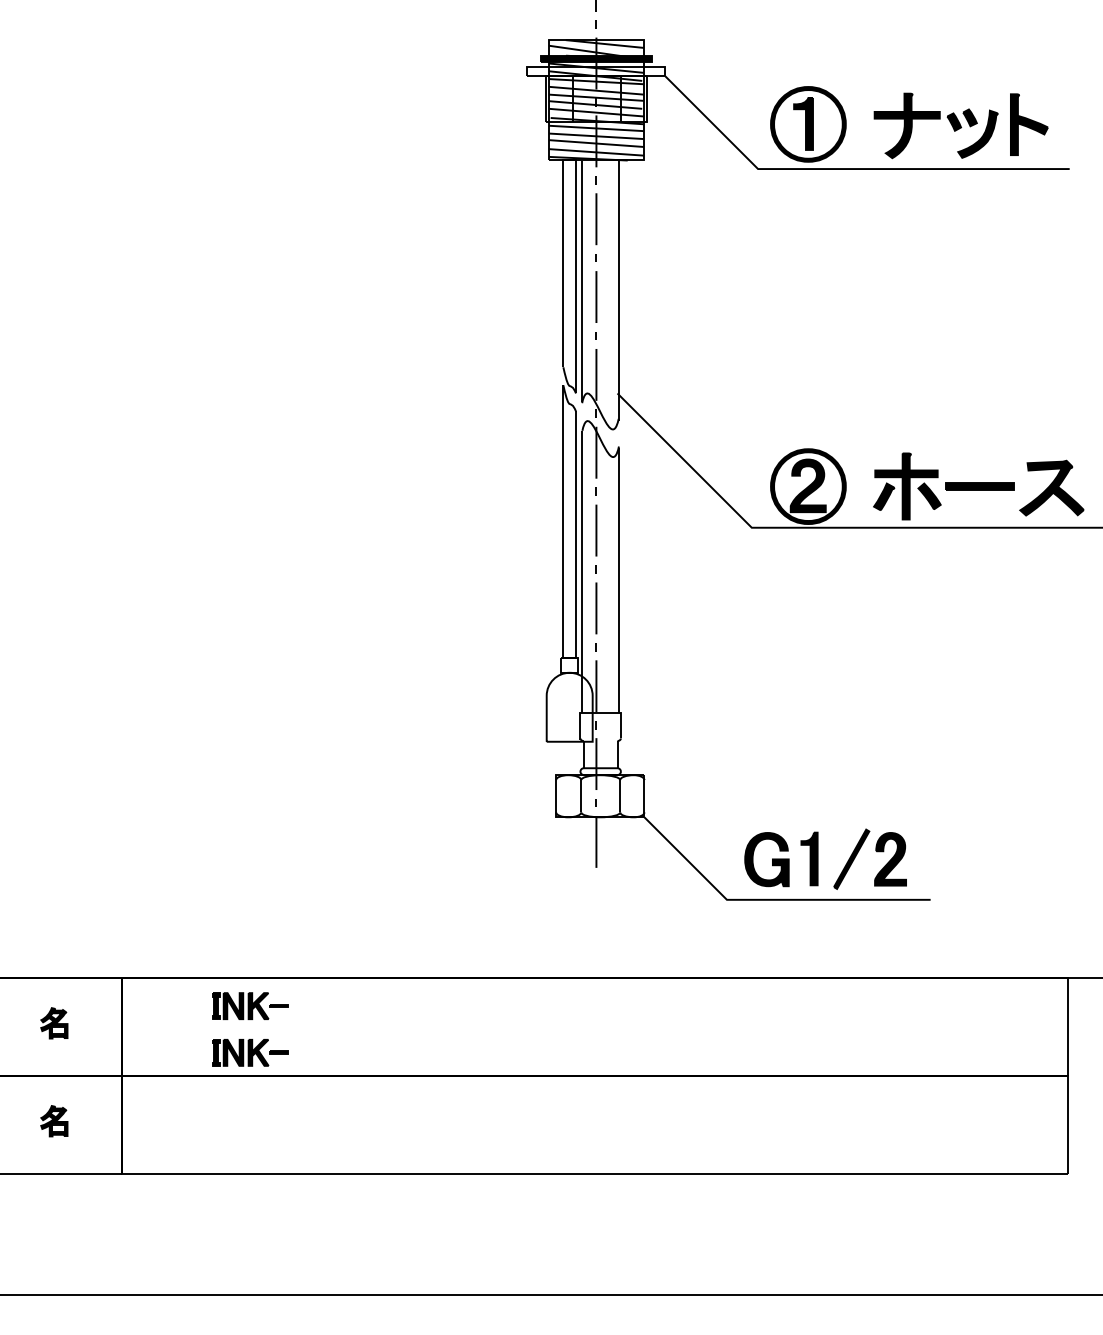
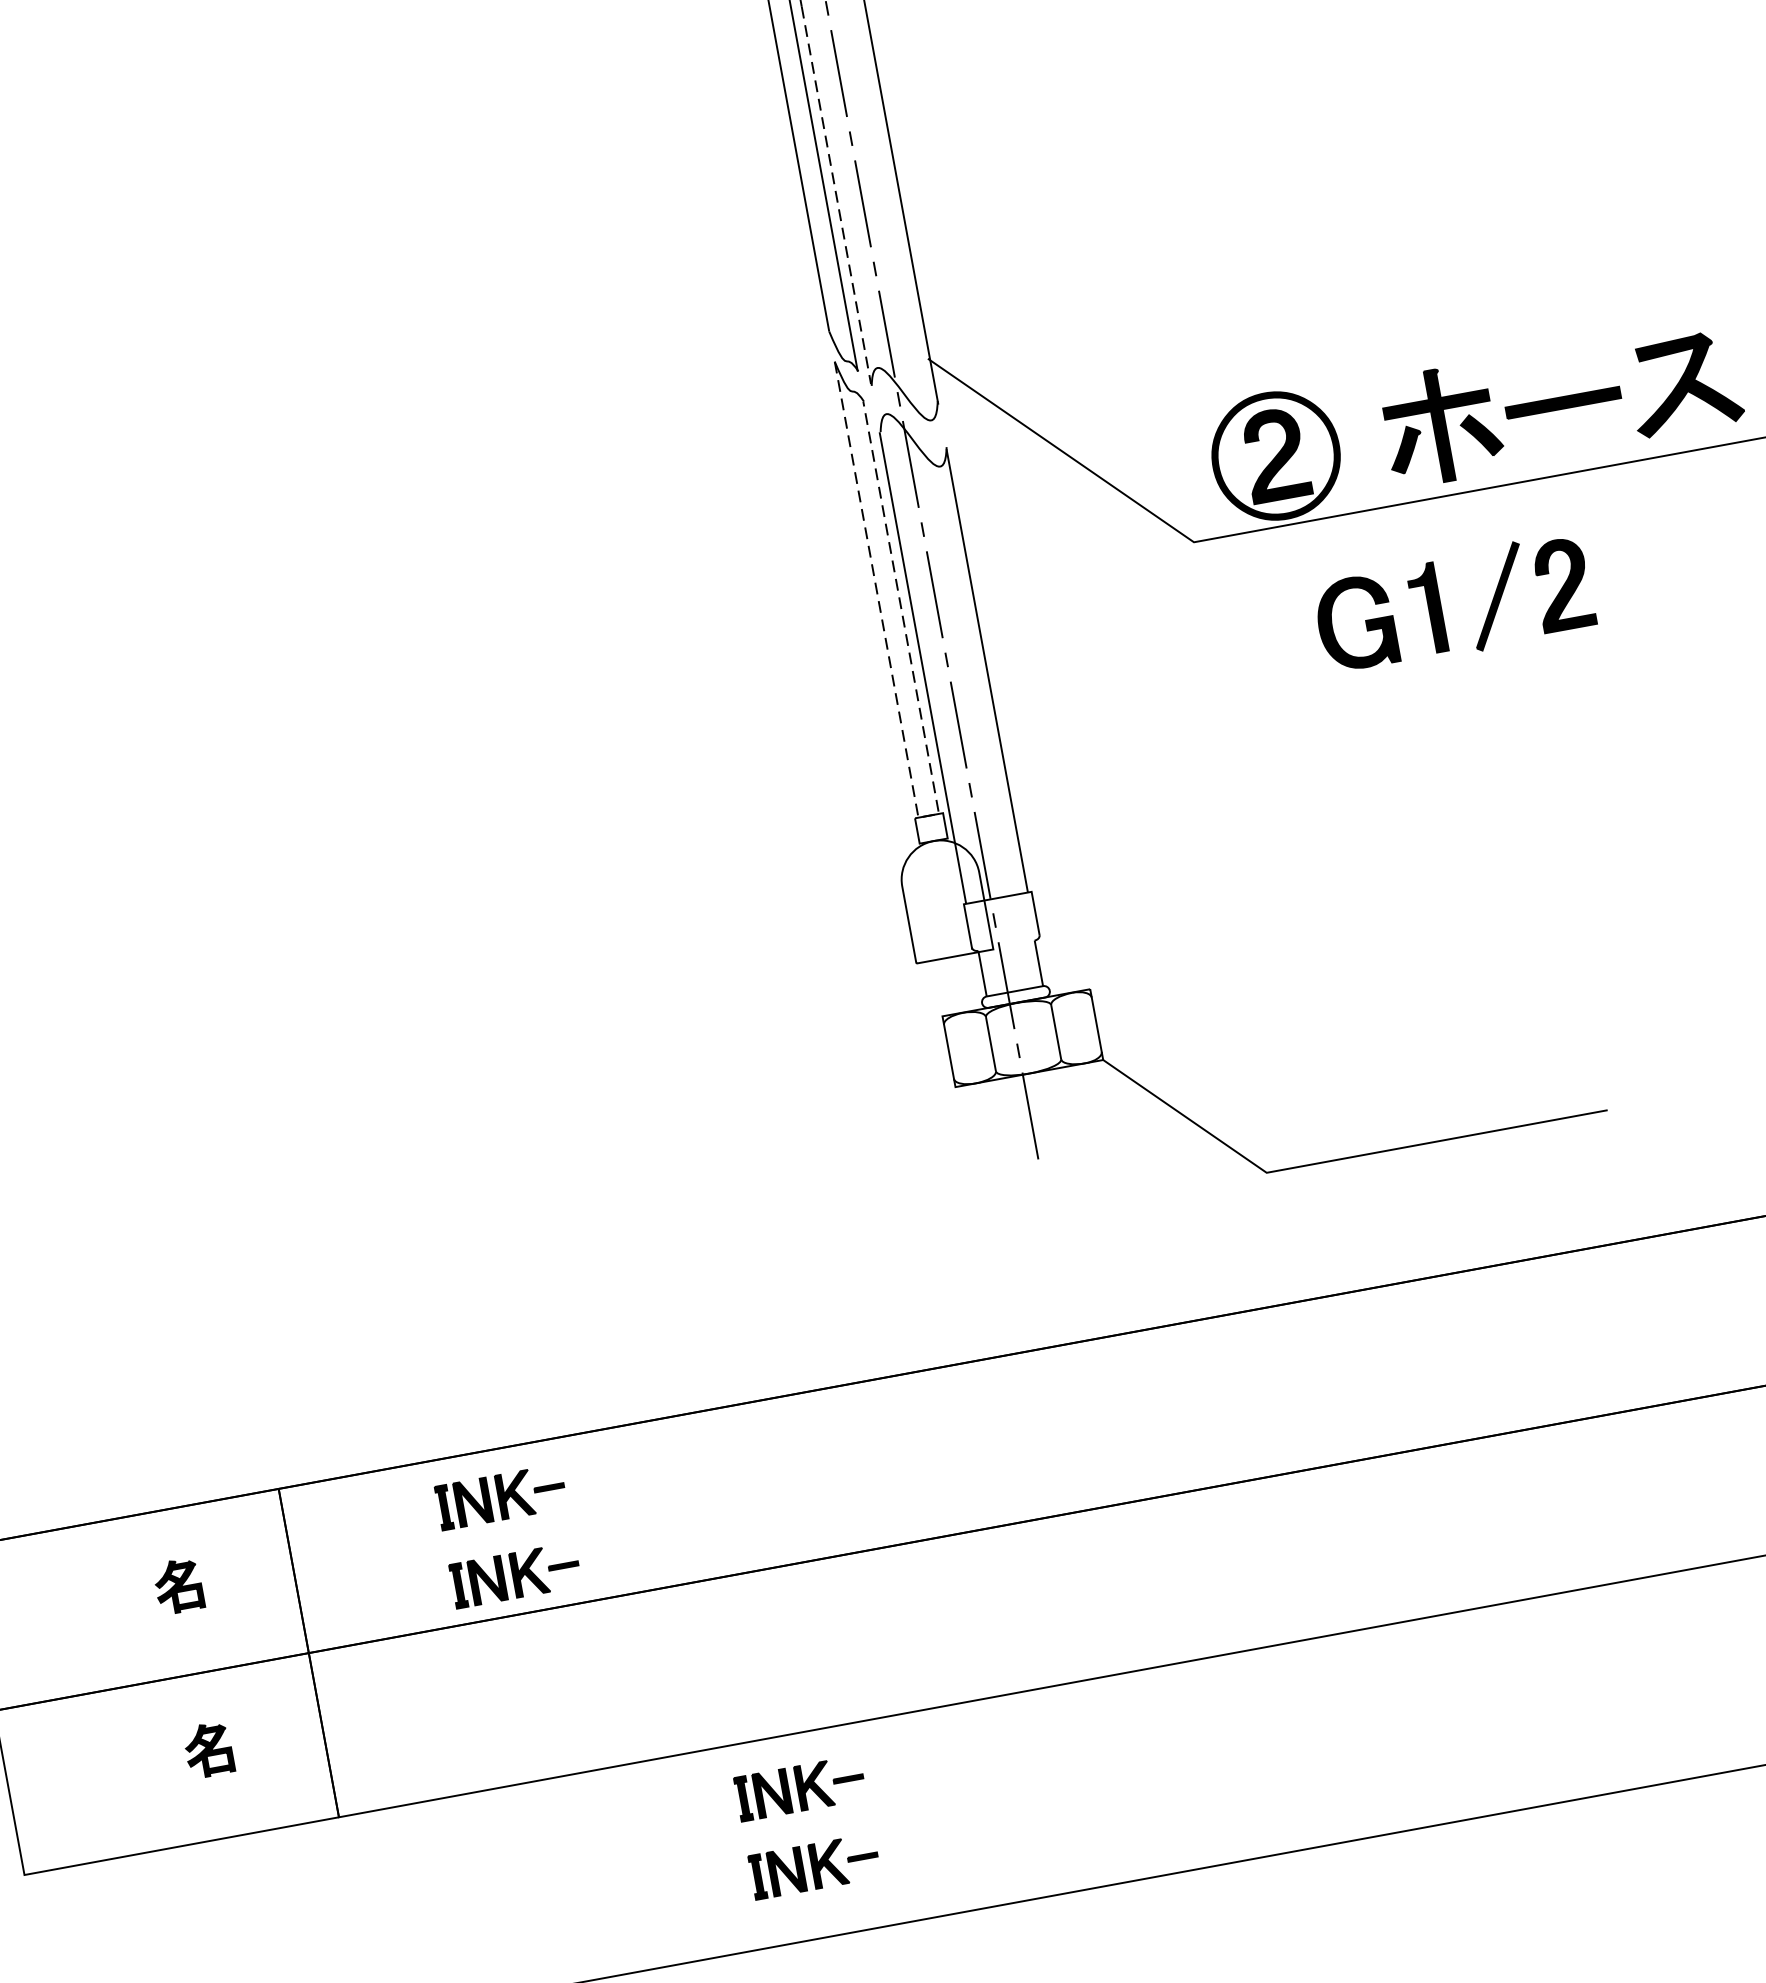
line: (581, 289) -> (835, 195), solid -> dashed
line: (563, 652) -> (917, 808), solid -> dashed
part: (818, 858) -> (1442, 605), moved
part: (392, 1219) -> (805, 1810), added

